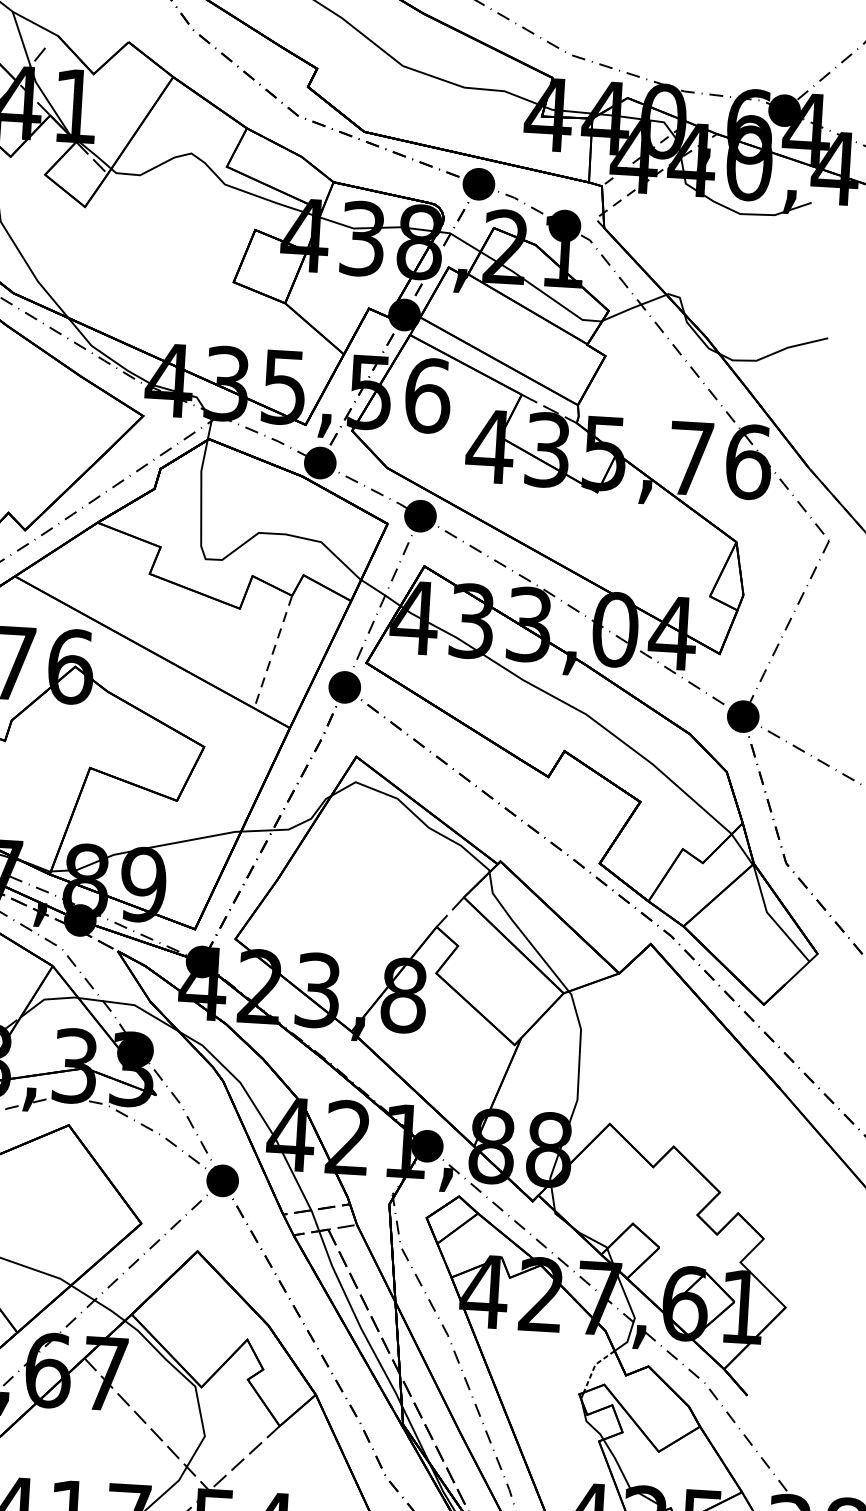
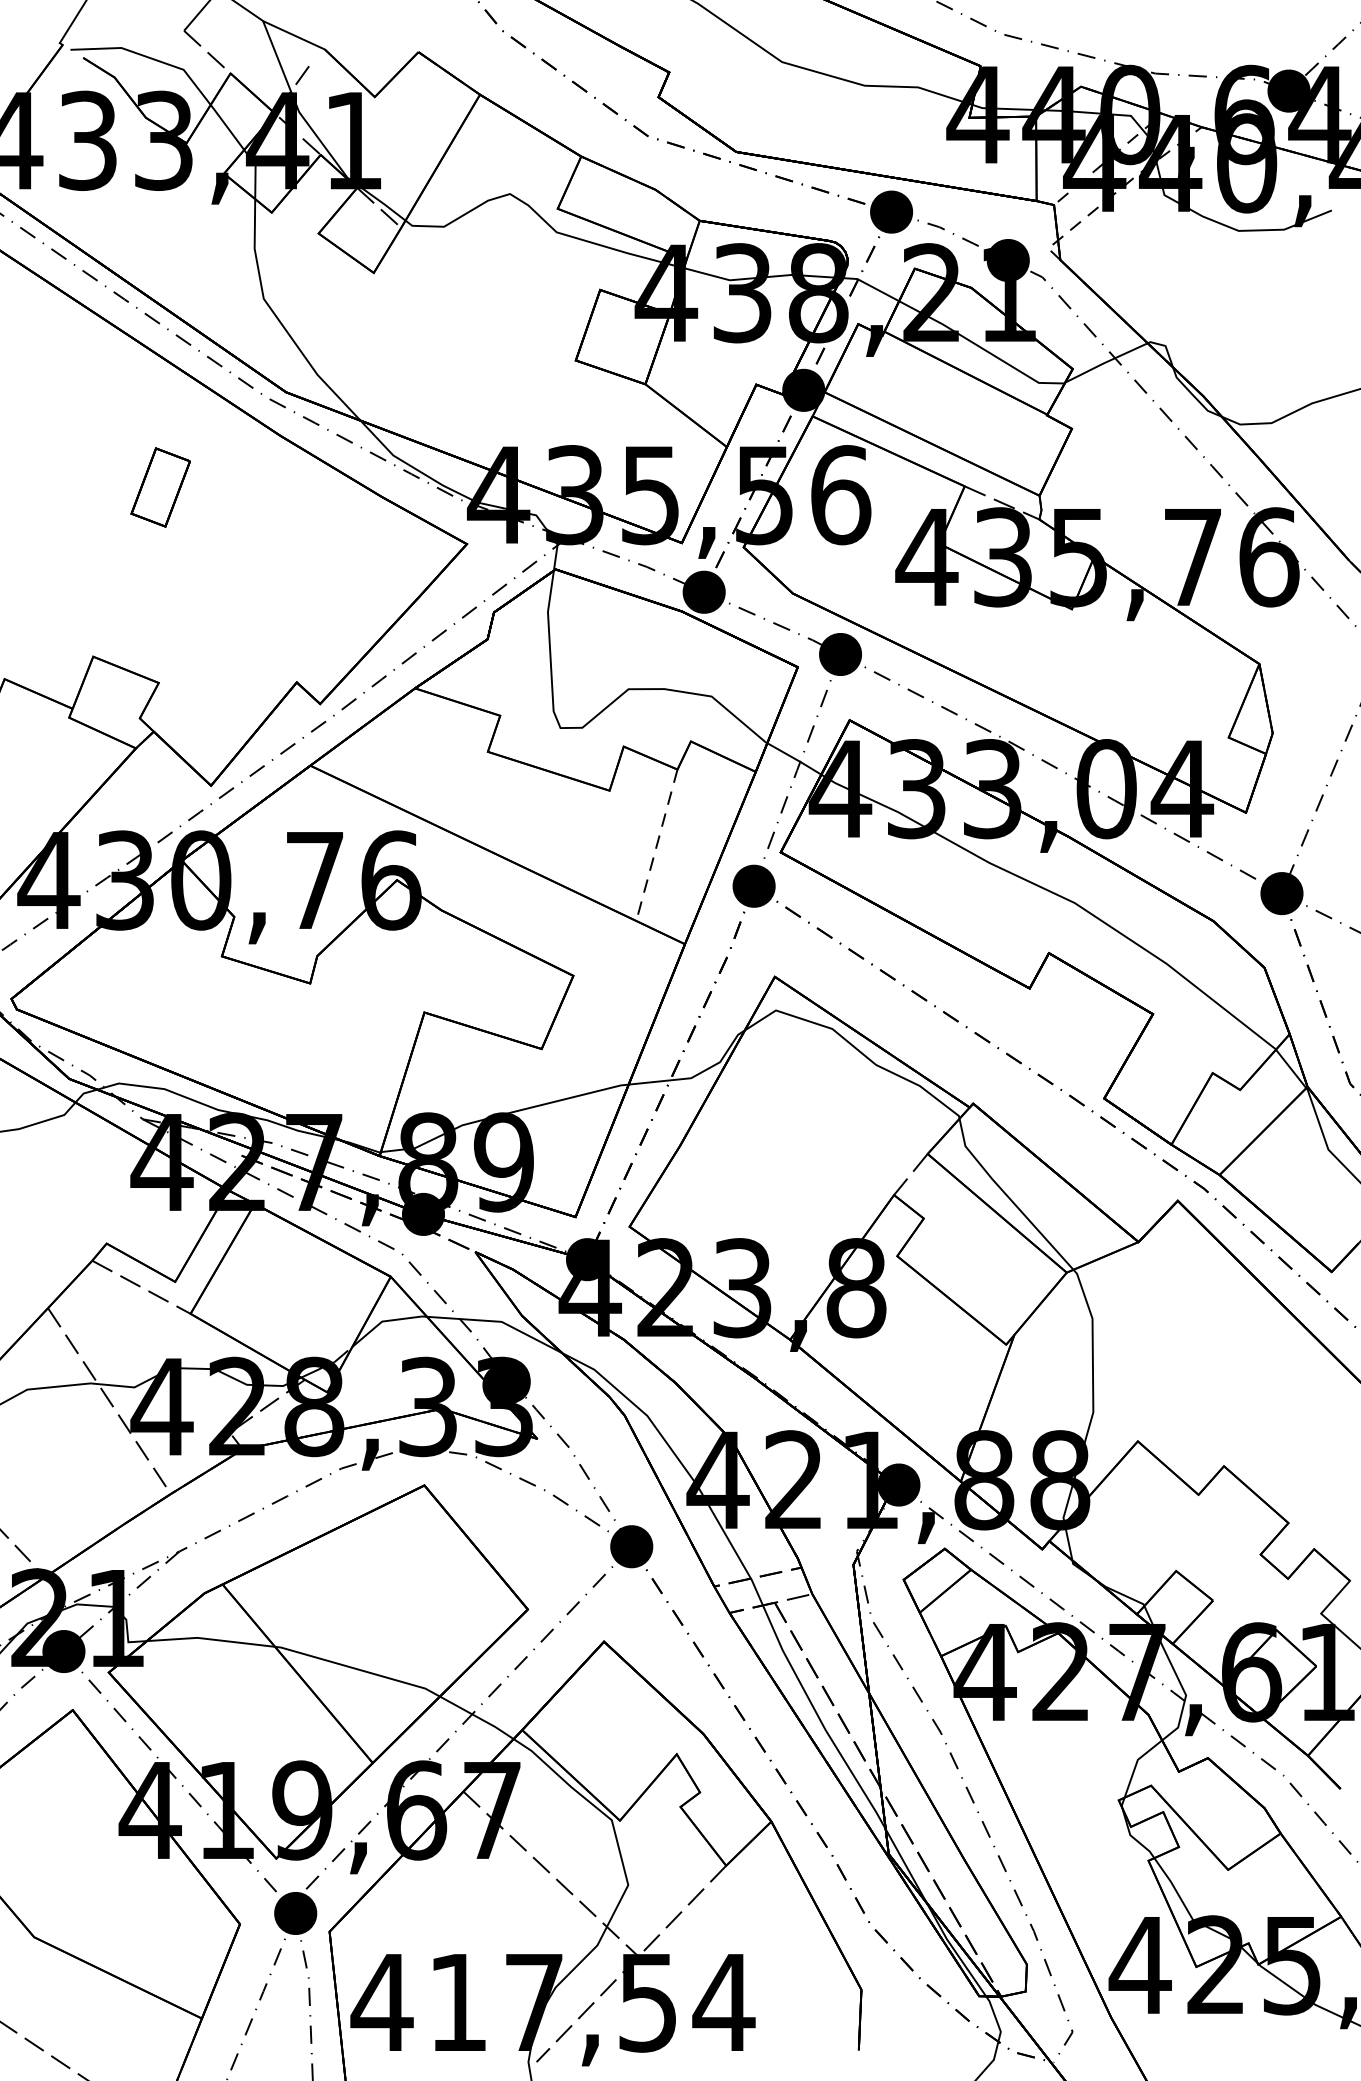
line: (594, 1367) -> (1136, 1763), dashed -> solid

